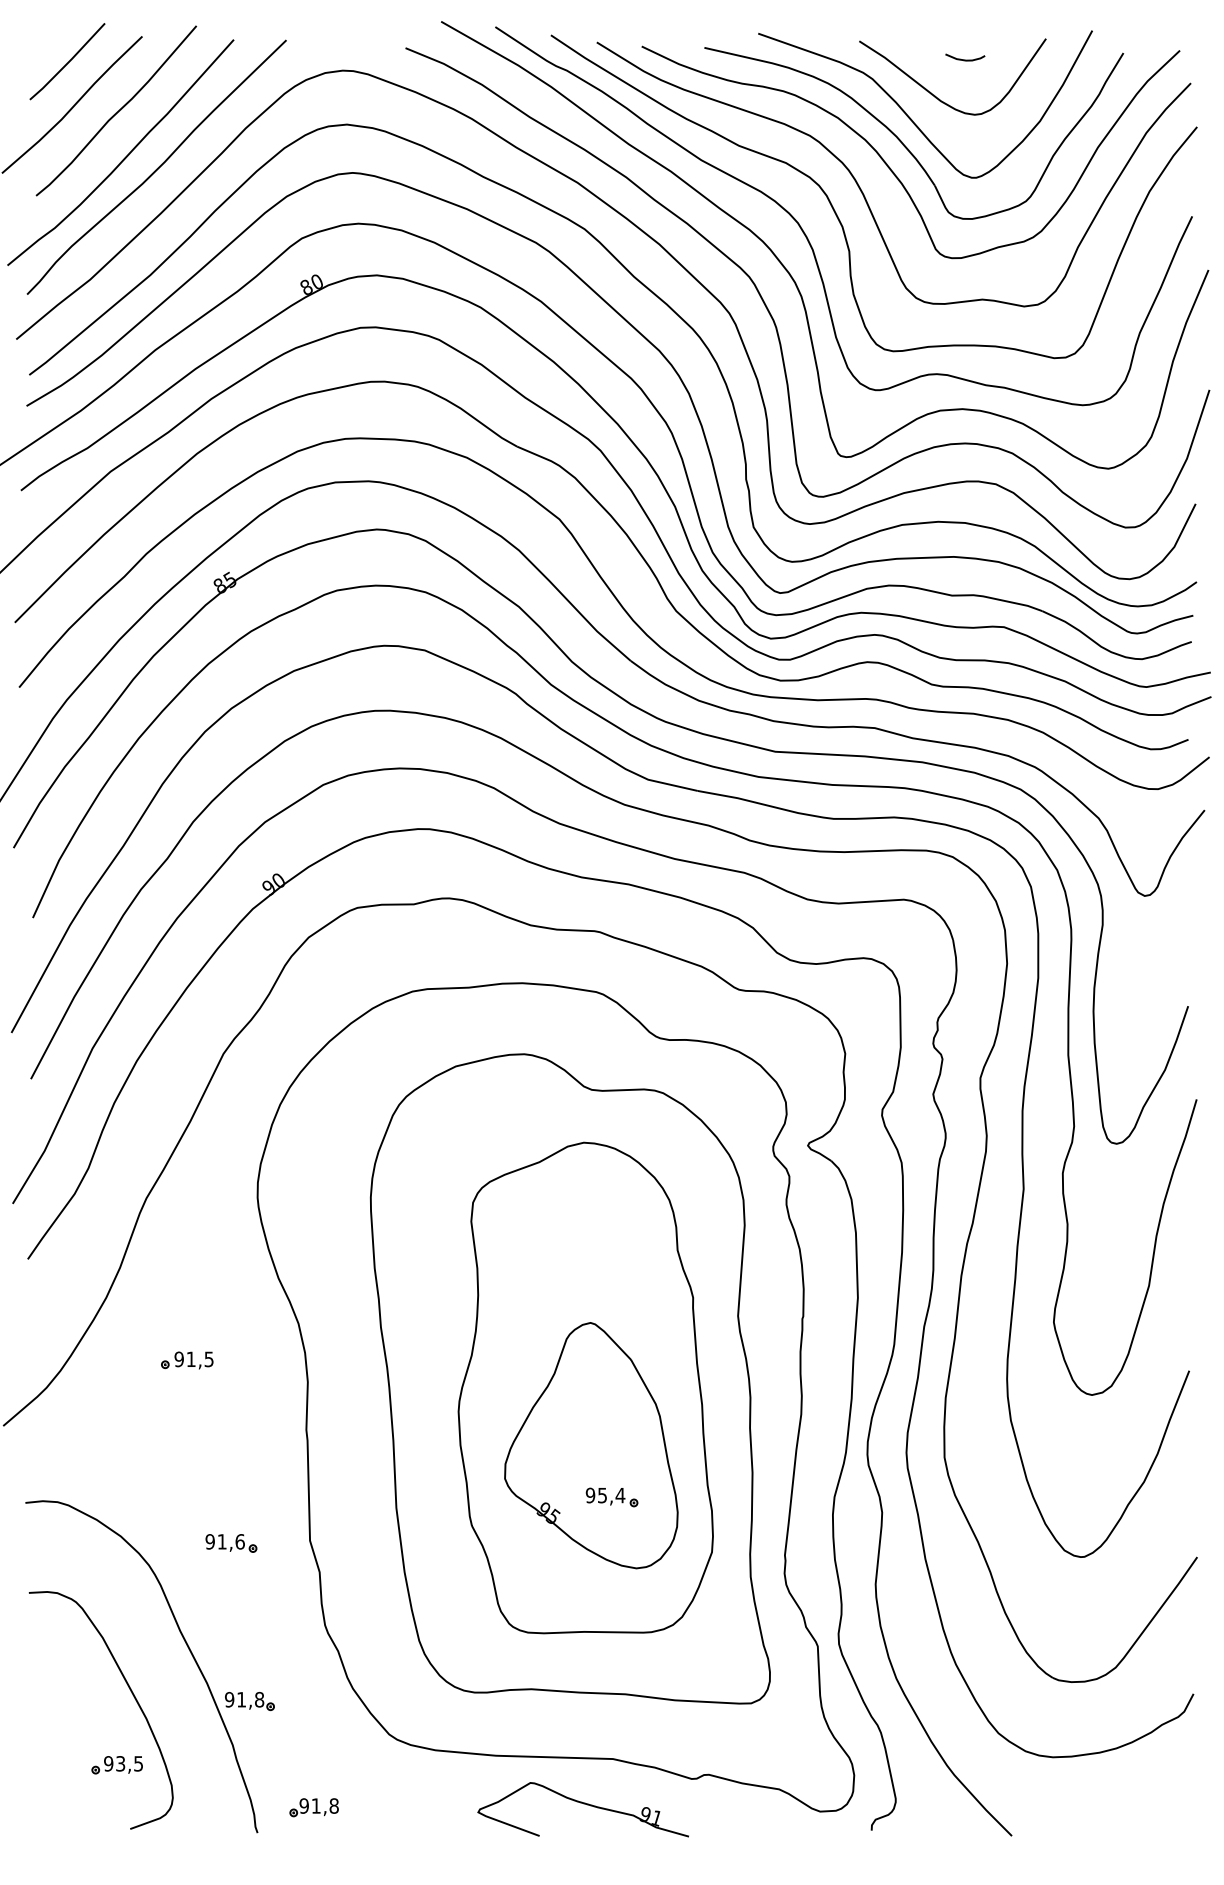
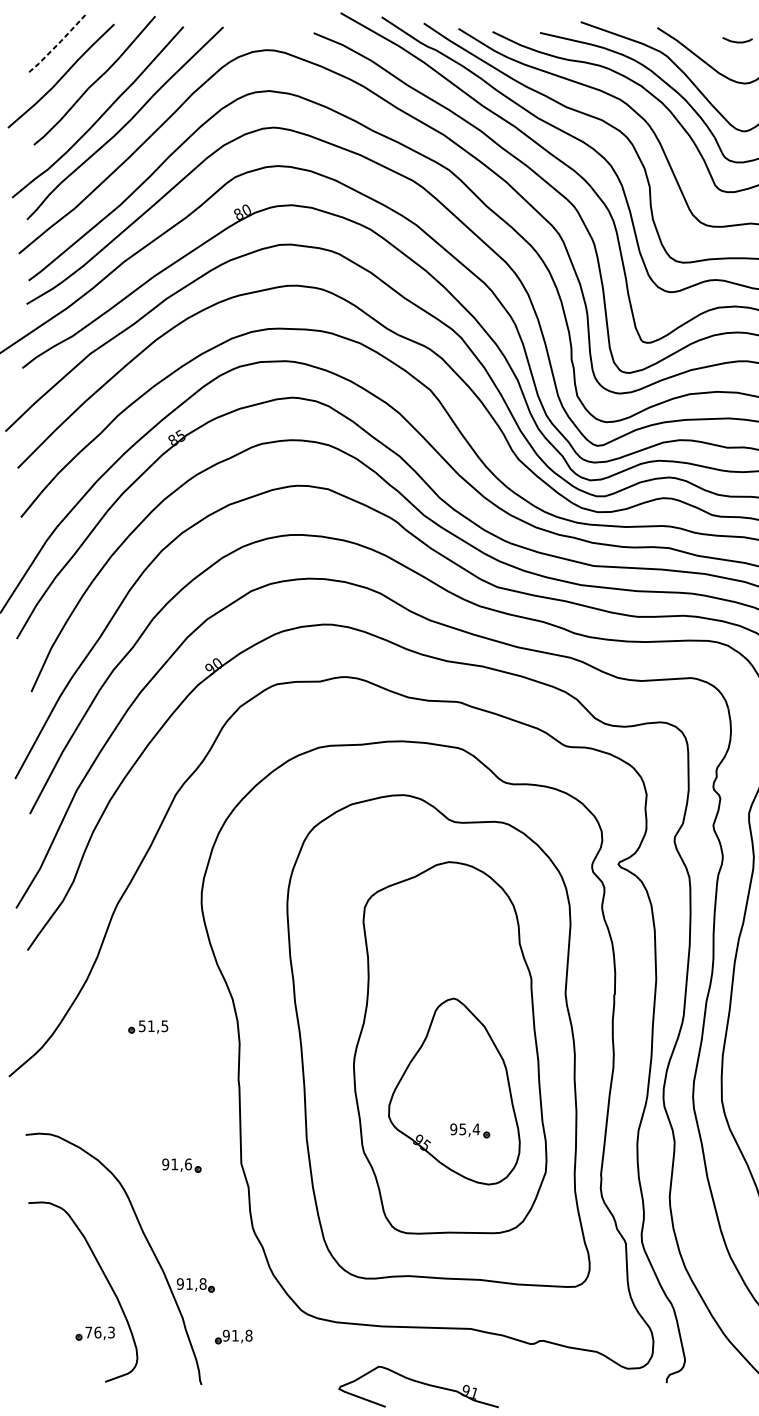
line: (68, 62) -> (58, 43), solid -> dashed
text: (178, 1358) -> (141, 1025), 91,5 -> 51,5
text: (123, 1763) -> (100, 1332), 93,5 -> 76,3
part: (313, 1807) -> (233, 1336), moved
part: (582, 1809) -> (418, 1386), moved

